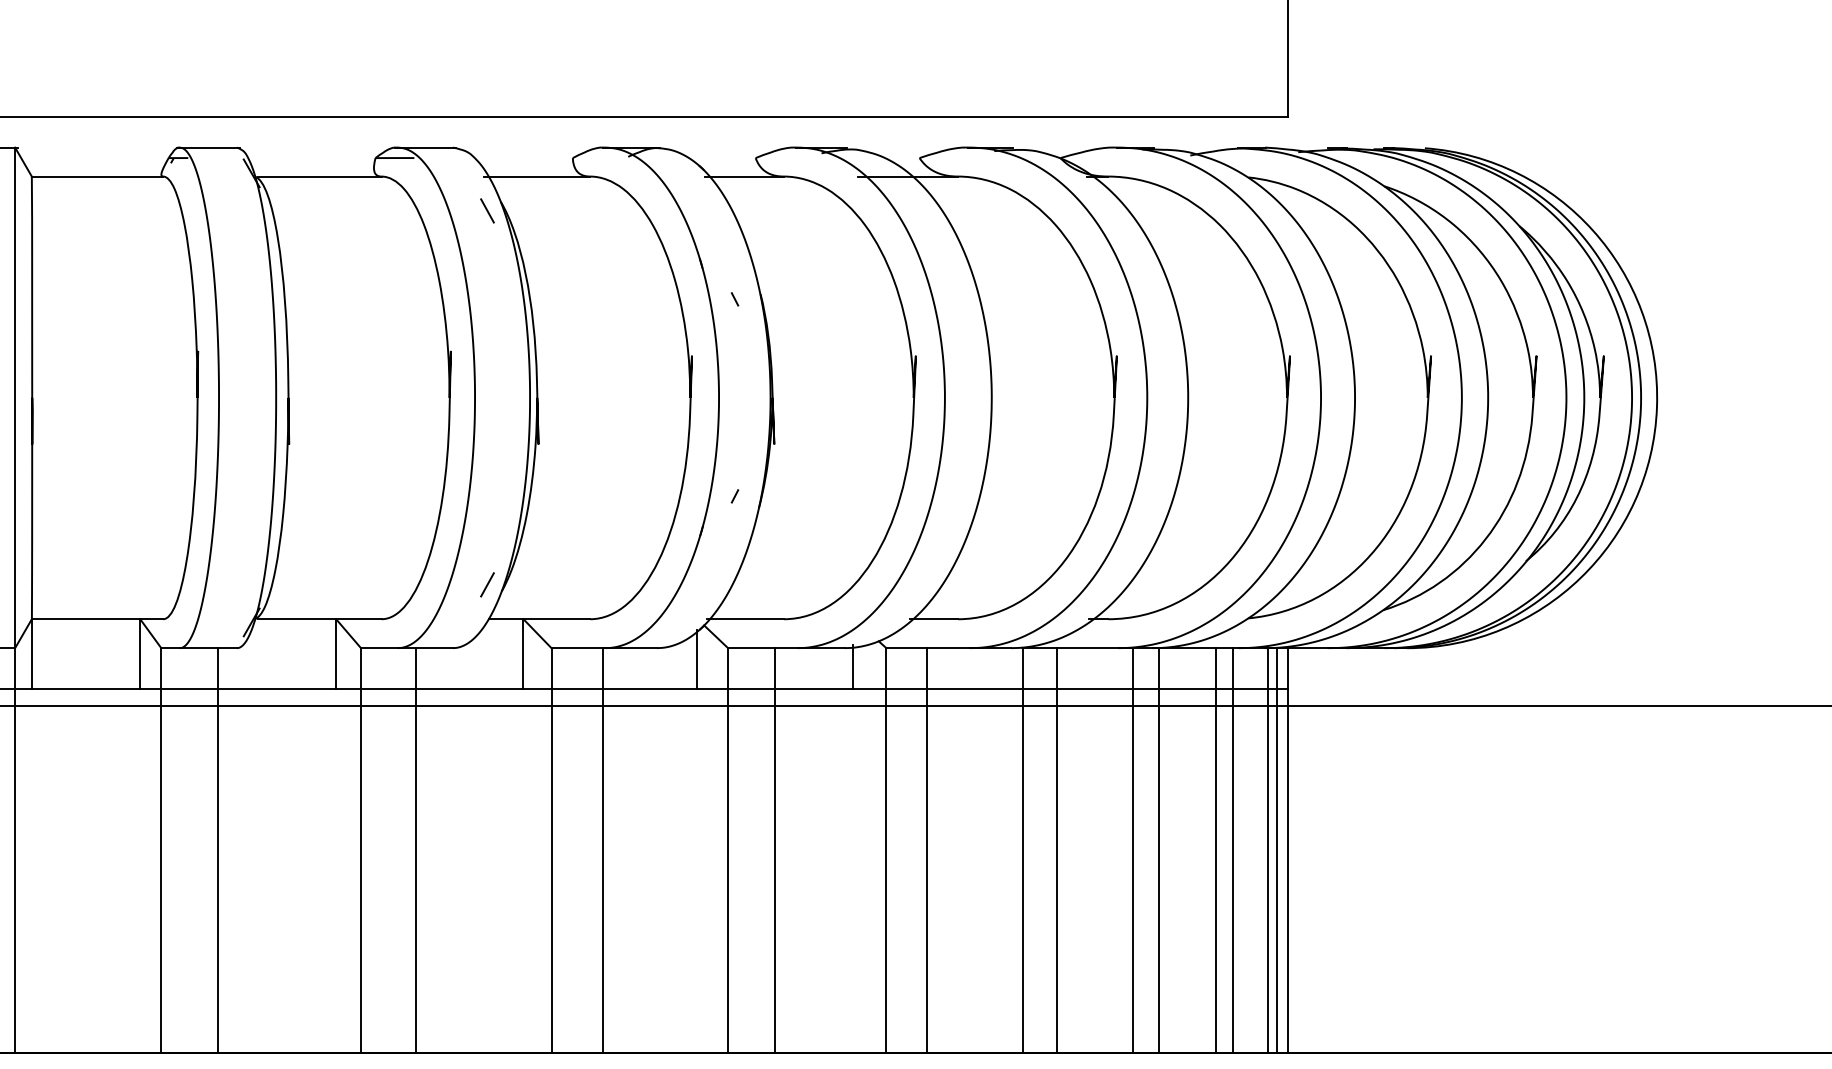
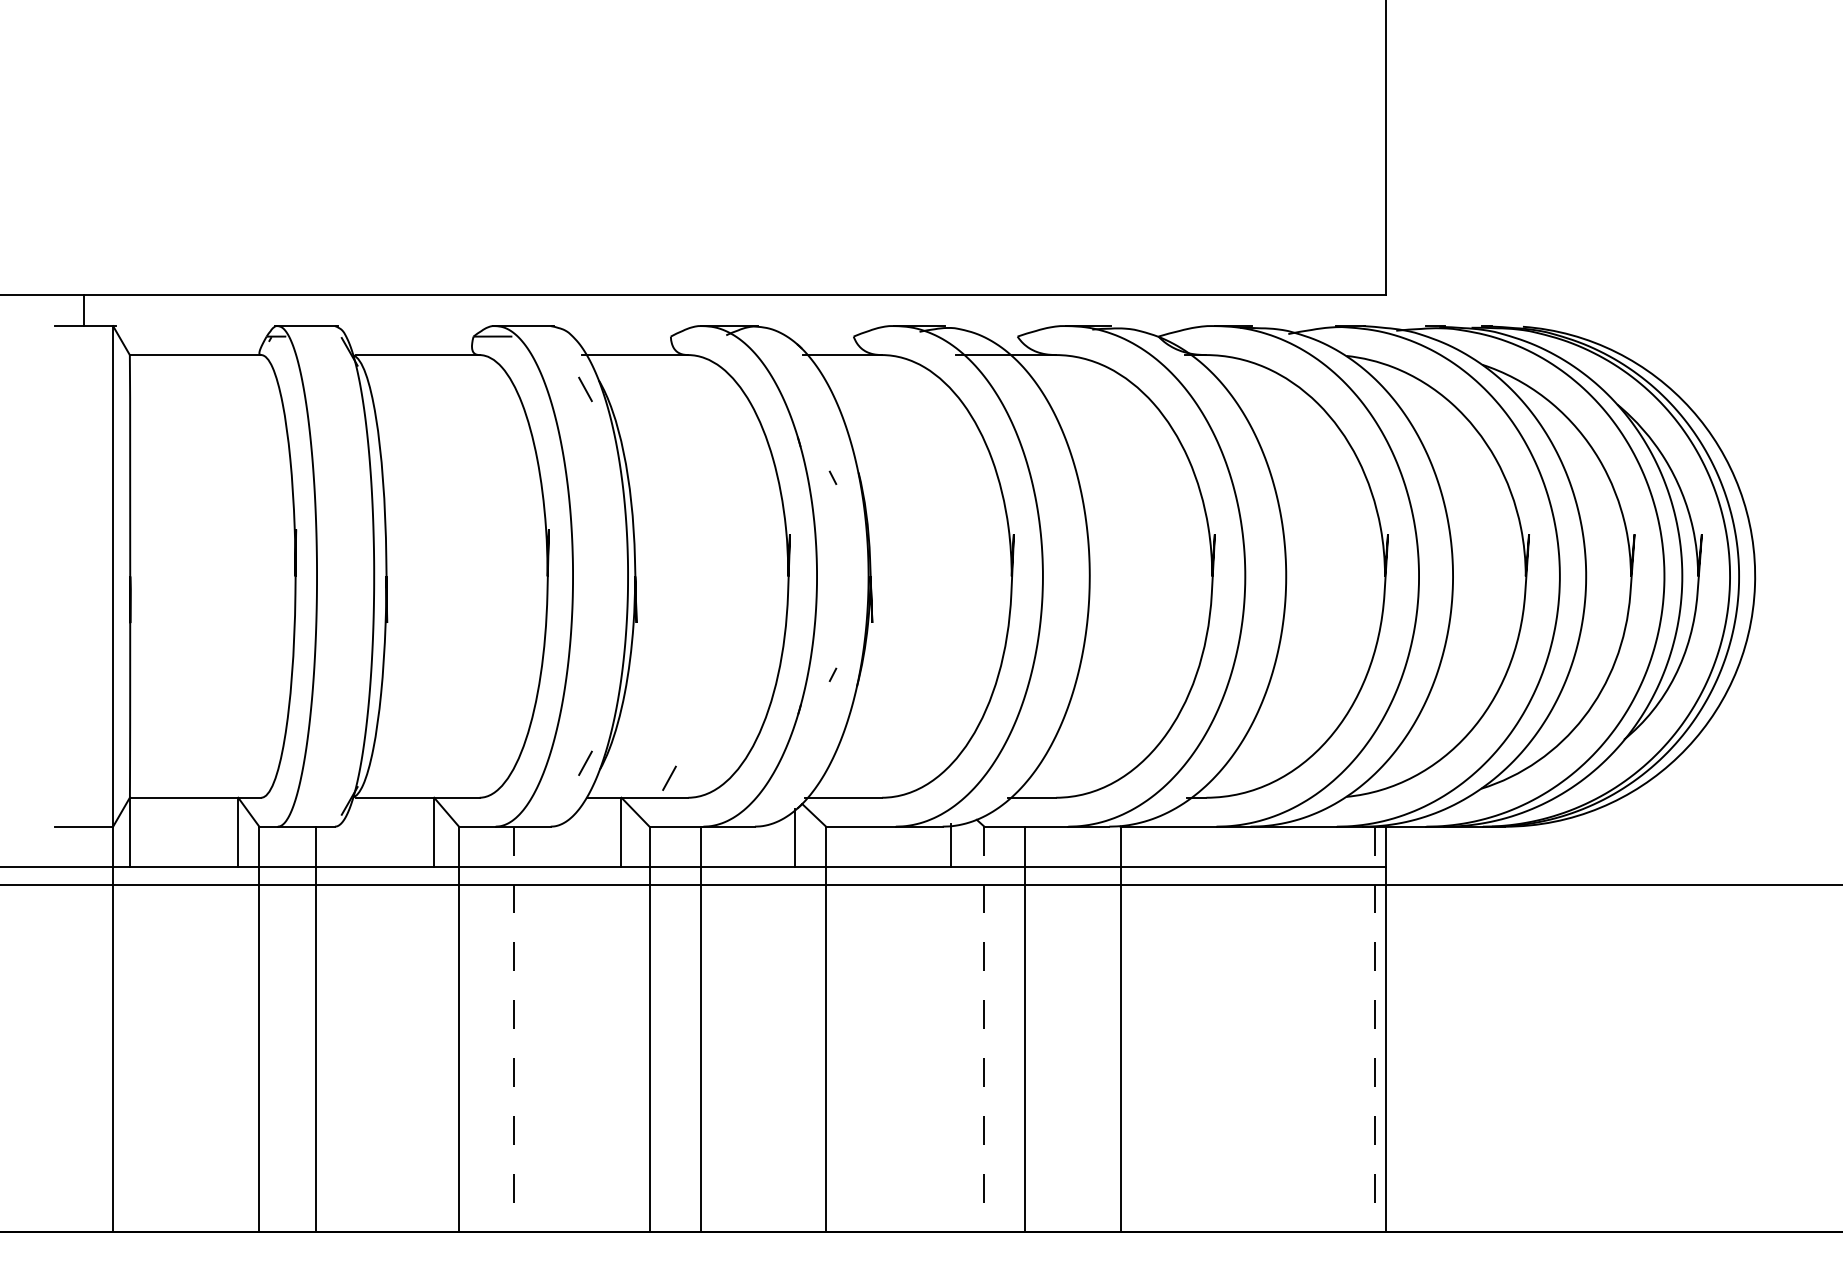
line: (571, 598) -> (669, 777), added
line: (774, 849) -> (872, 1028), removed
line: (1056, 849) -> (1154, 1028), removed
line: (1133, 849) -> (1231, 1028), removed
line: (1159, 849) -> (1257, 1028), removed
line: (1215, 849) -> (1313, 1028), removed
line: (1233, 849) -> (1331, 1028), removed
line: (1267, 849) -> (1365, 1028), removed
line: (416, 850) -> (514, 1029), solid -> dashed
line: (886, 850) -> (984, 1029), solid -> dashed
line: (1276, 850) -> (1374, 1029), solid -> dashed

